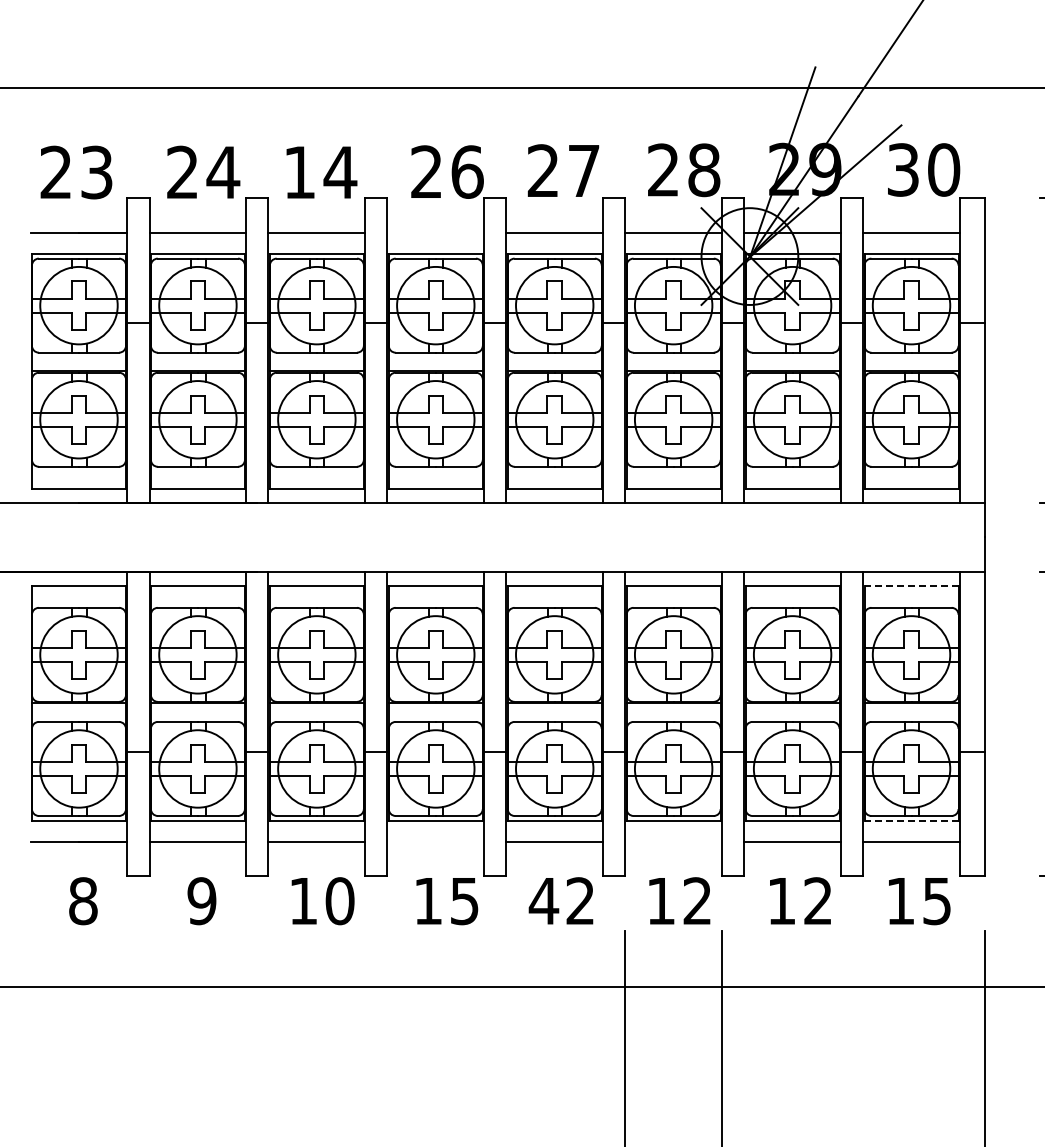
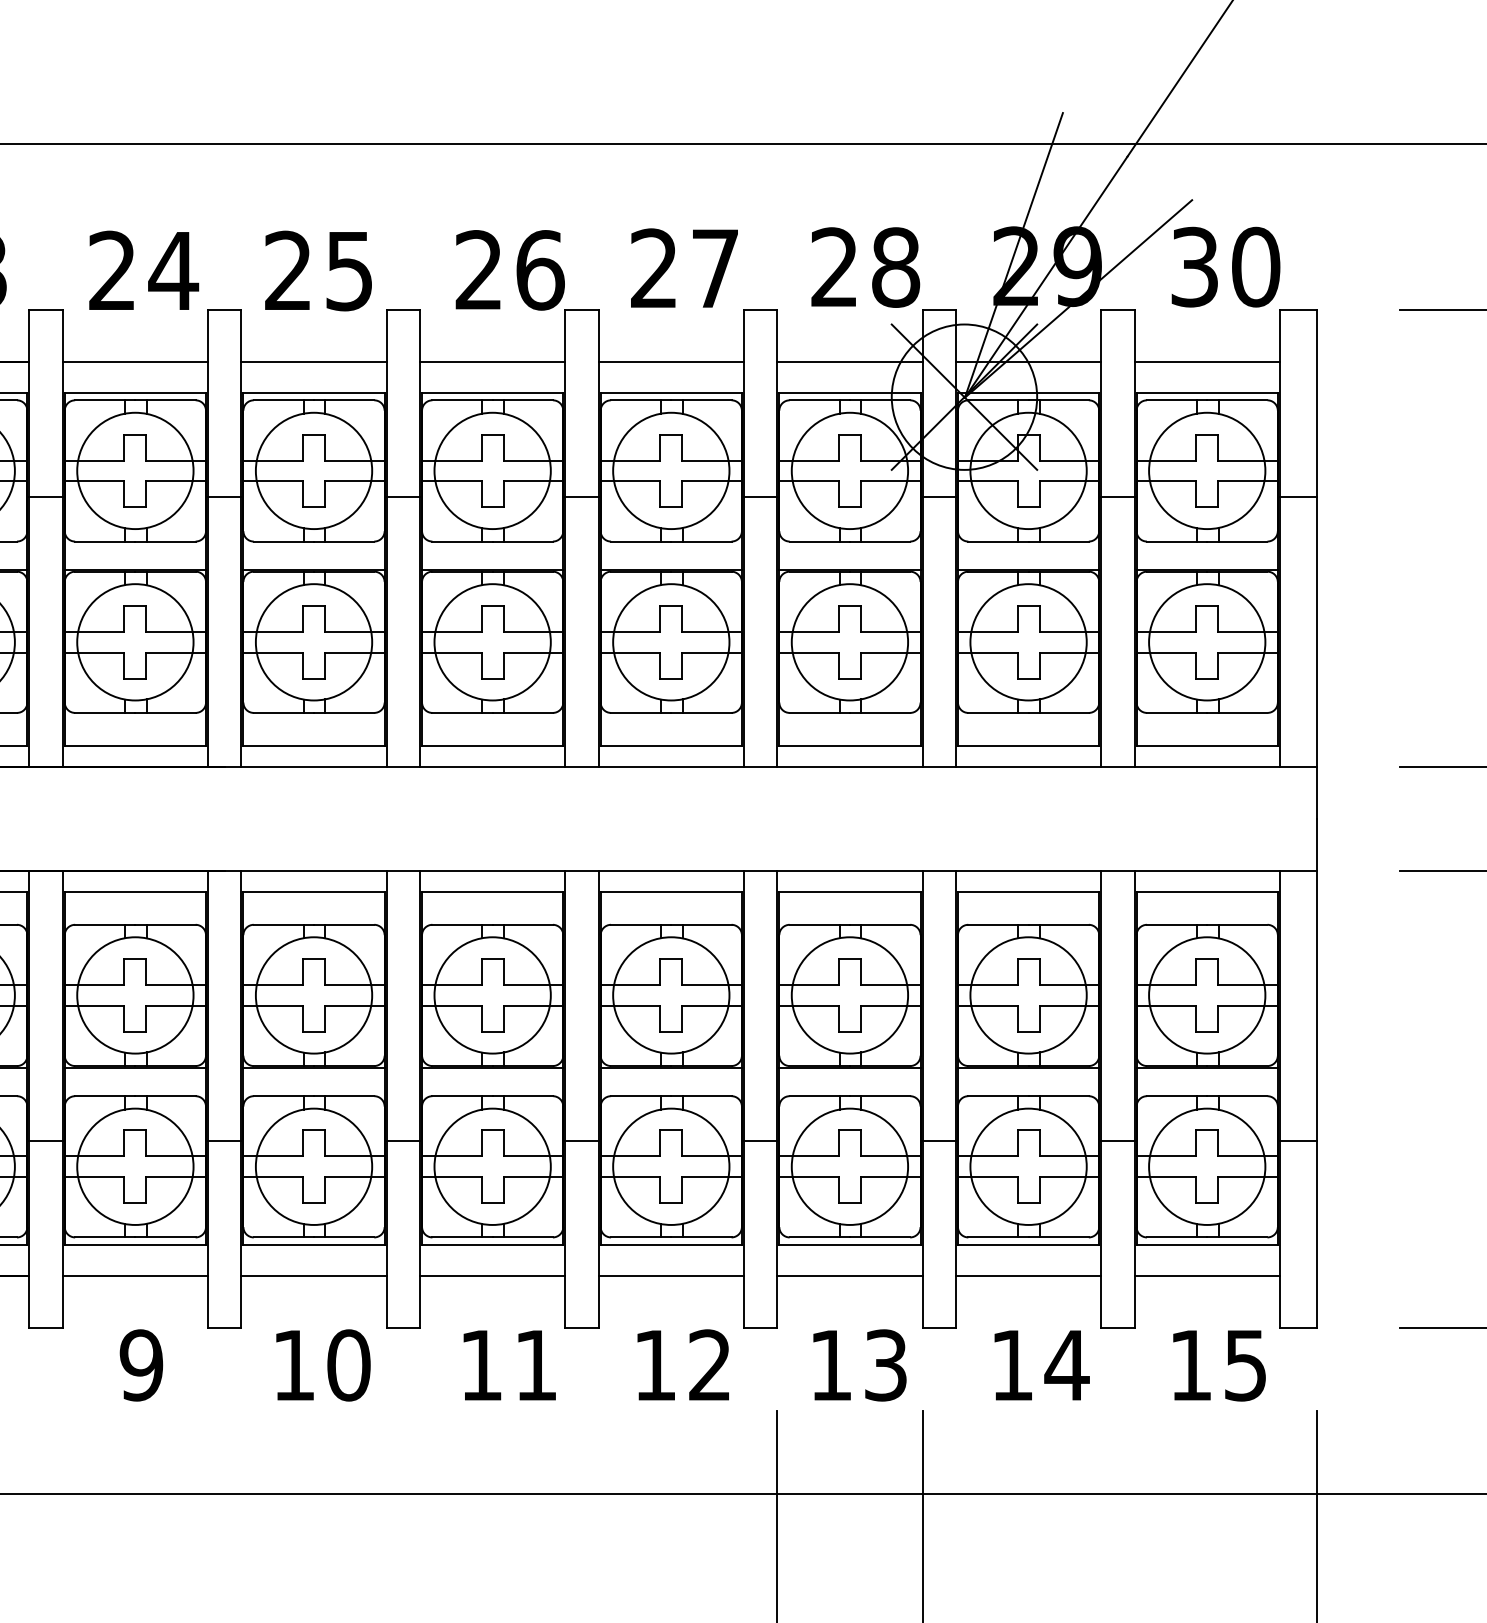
text: (320, 172) -> (319, 270), 14 -> 25
line: (435, 233) -> (492, 362), added
line: (911, 585) -> (1207, 891), dashed -> solid
line: (911, 820) -> (1207, 1244), dashed -> solid
line: (435, 841) -> (492, 1275), added
line: (673, 841) -> (849, 1275), added
text: (818, 900) -> (1067, 1364), 12 -> 14
text: (464, 901) -> (535, 1365), 15 -> 11
text: (543, 901) -> (654, 1365), 42 -> 12
text: (697, 901) -> (885, 1365), 12 -> 13

